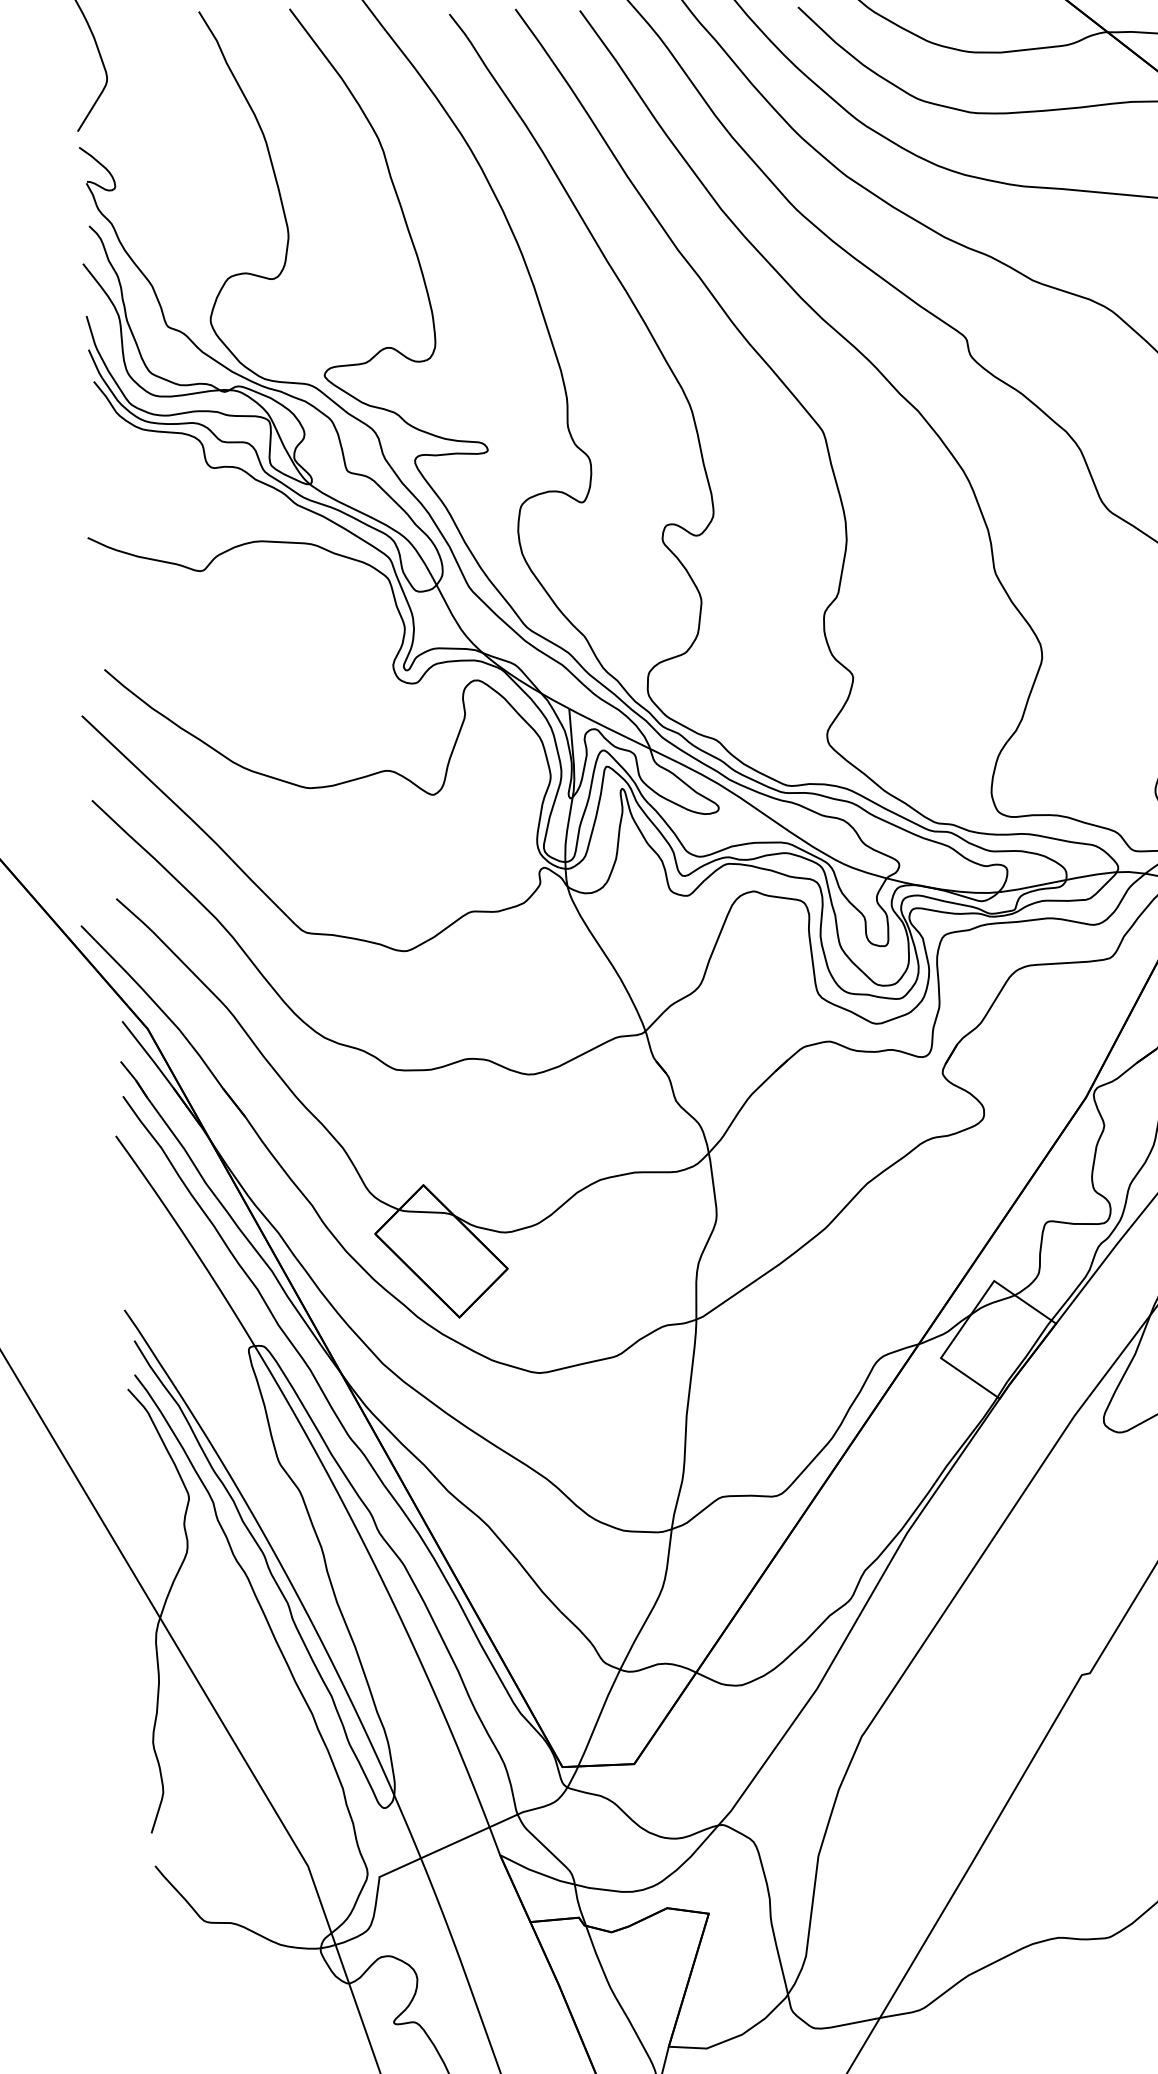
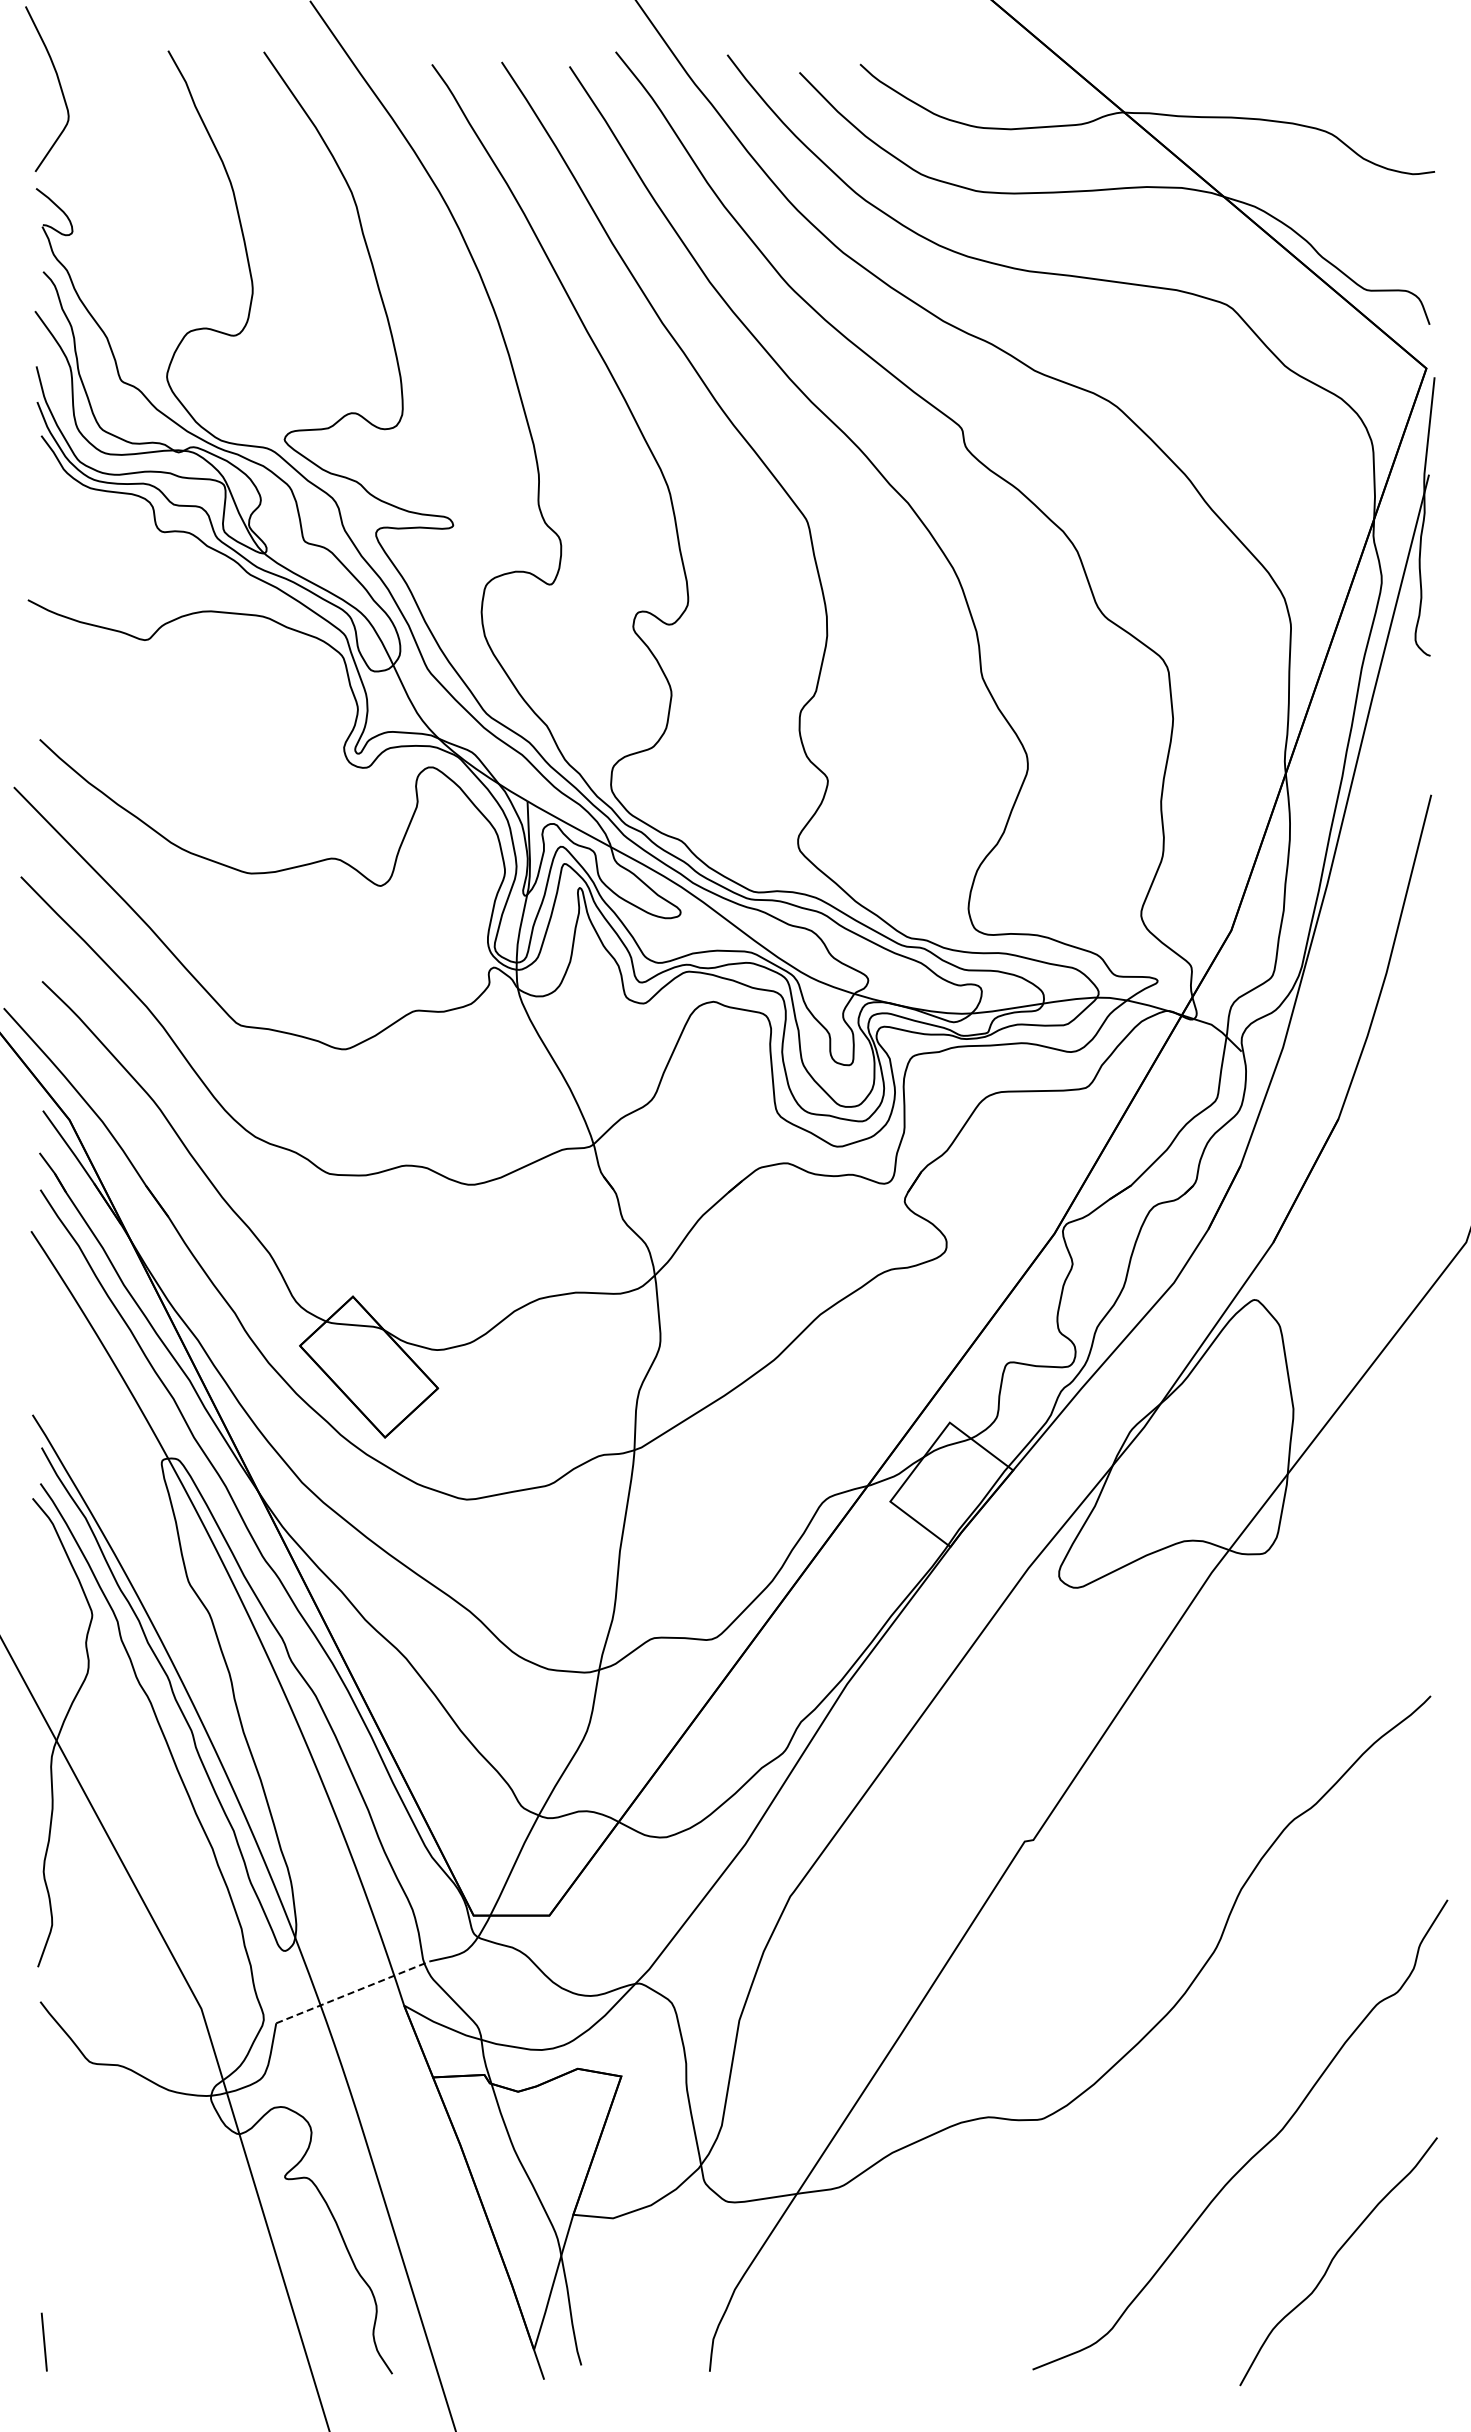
line: (451, 1844) -> (353, 1992), solid -> dashed

